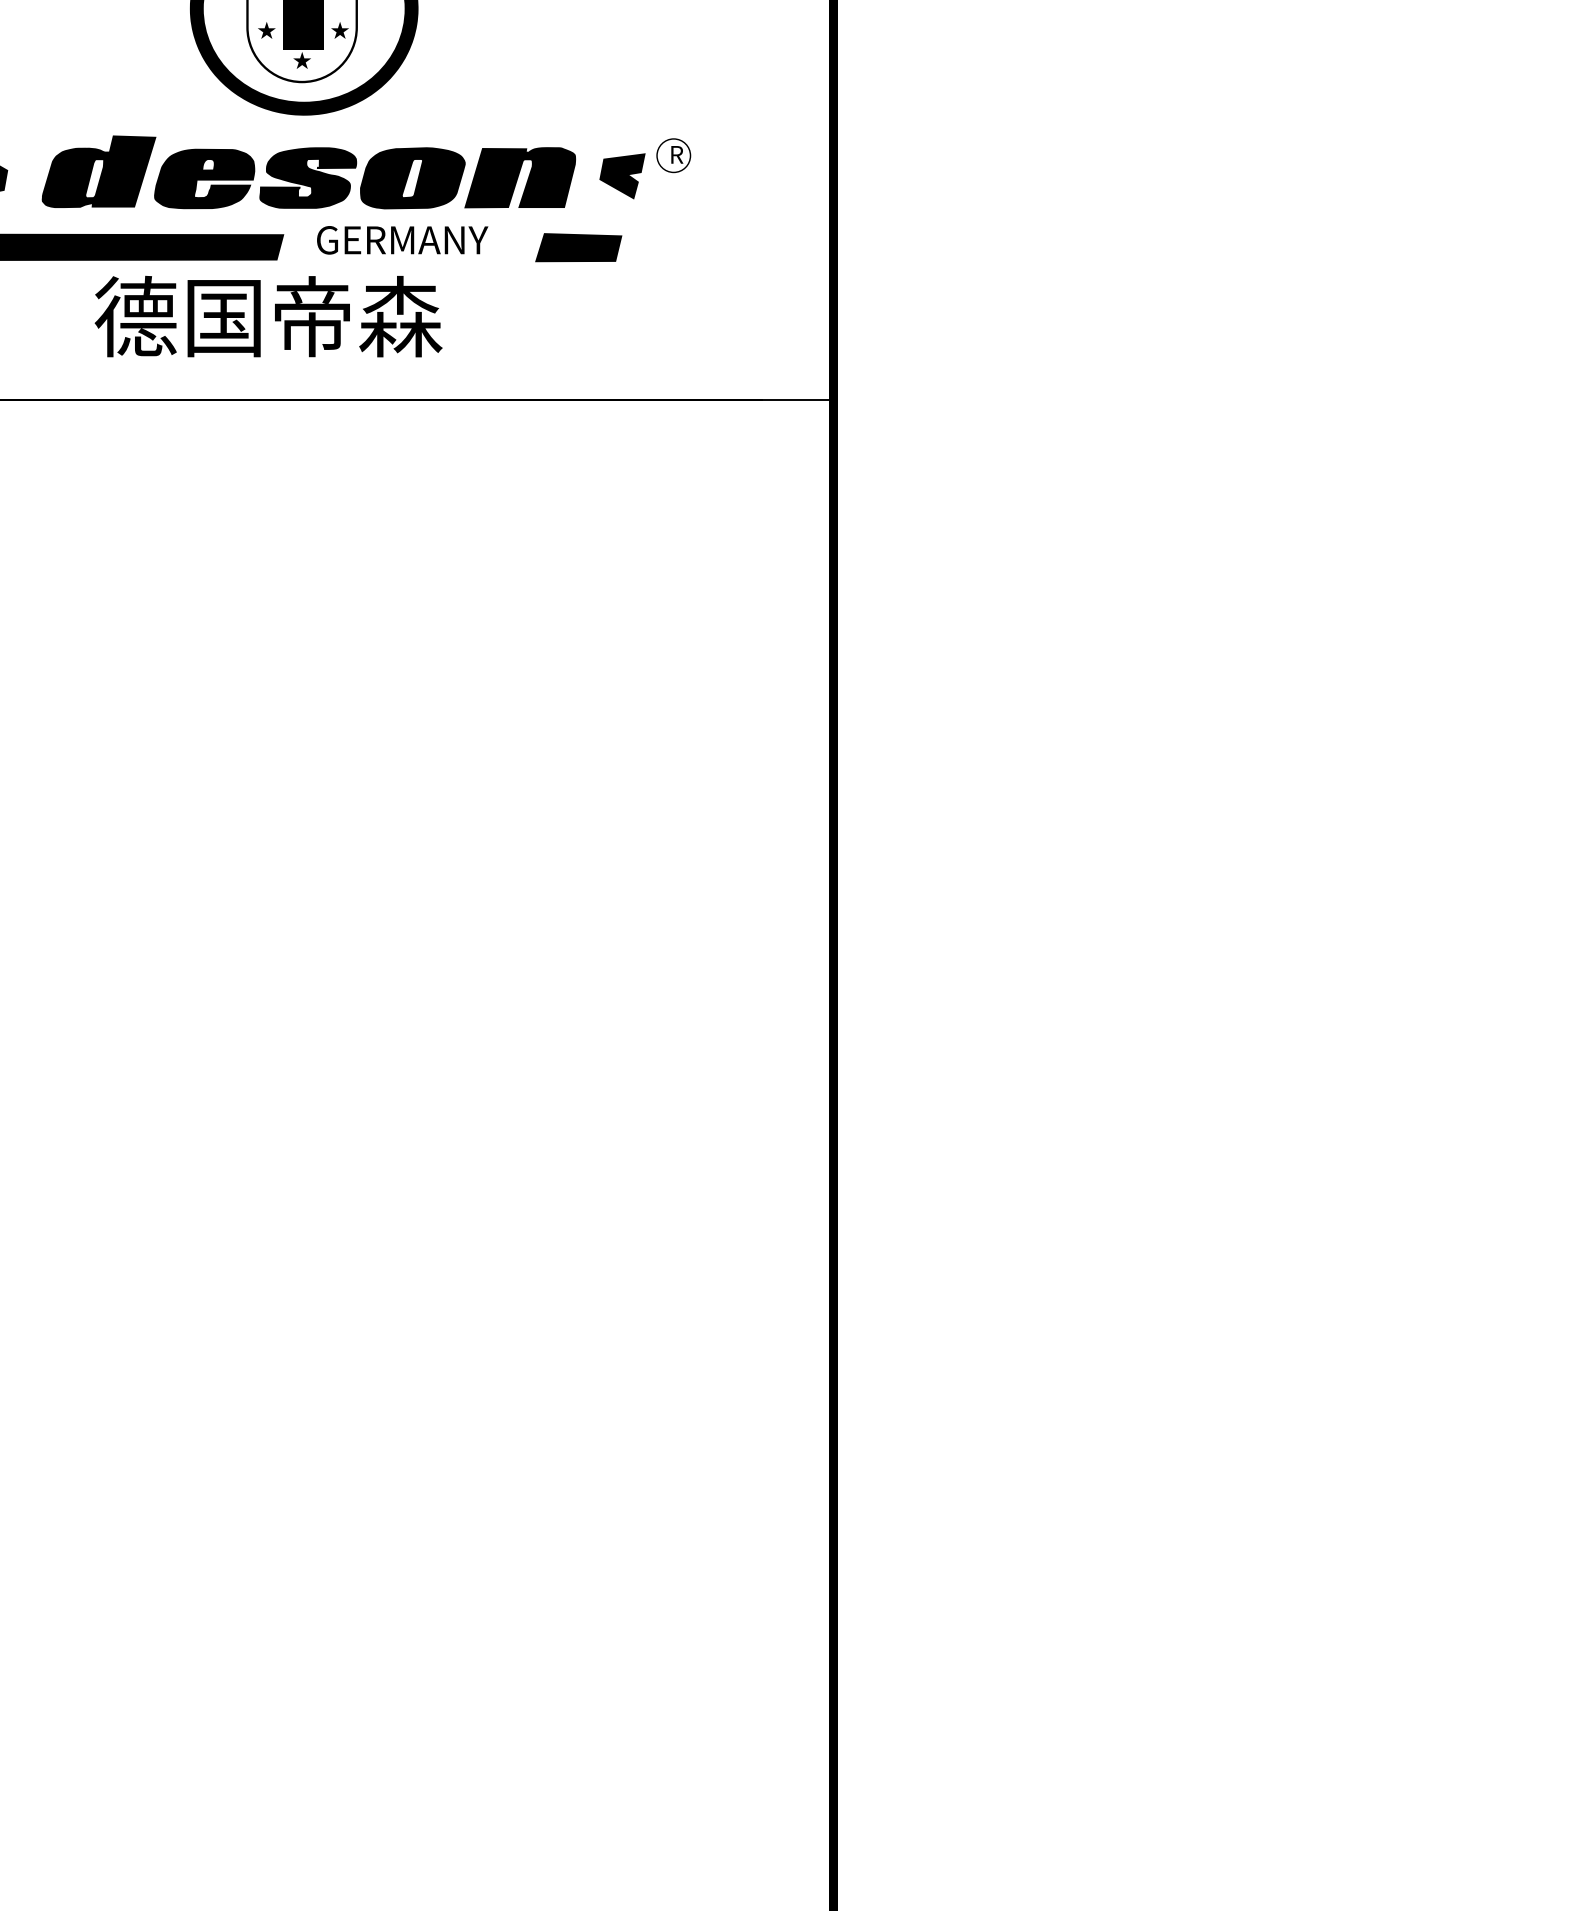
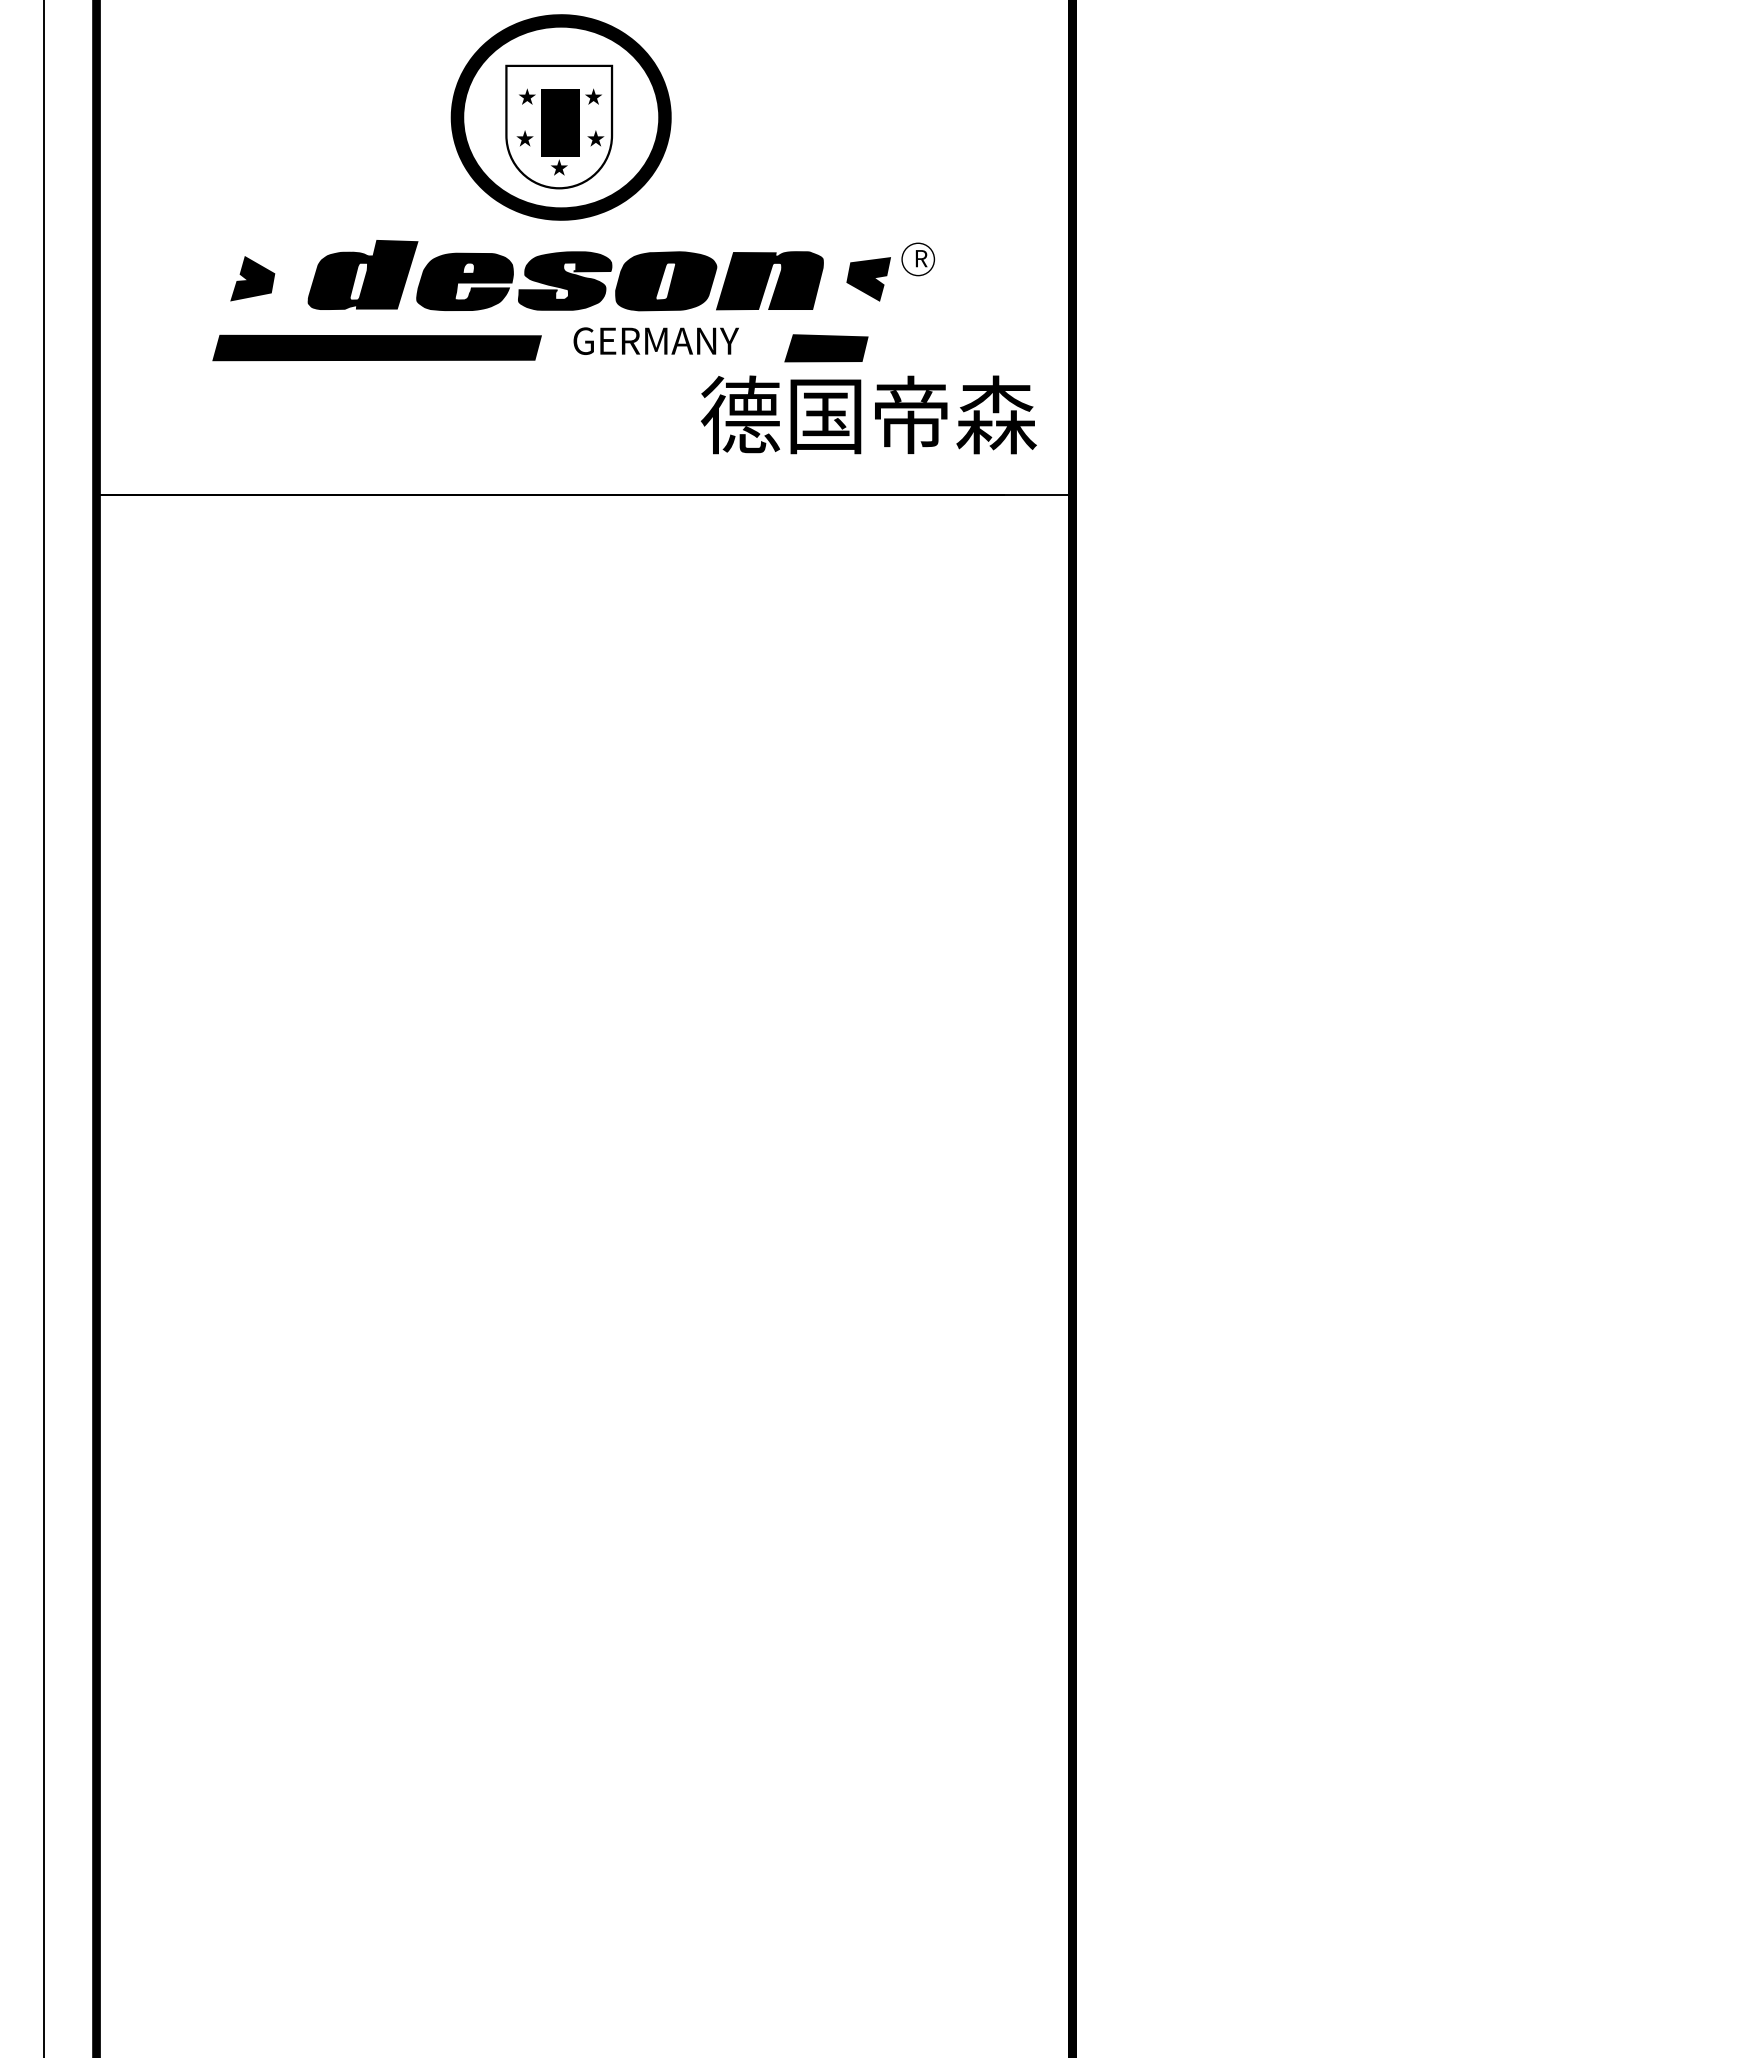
text: (268, 316) -> (868, 414), moved

